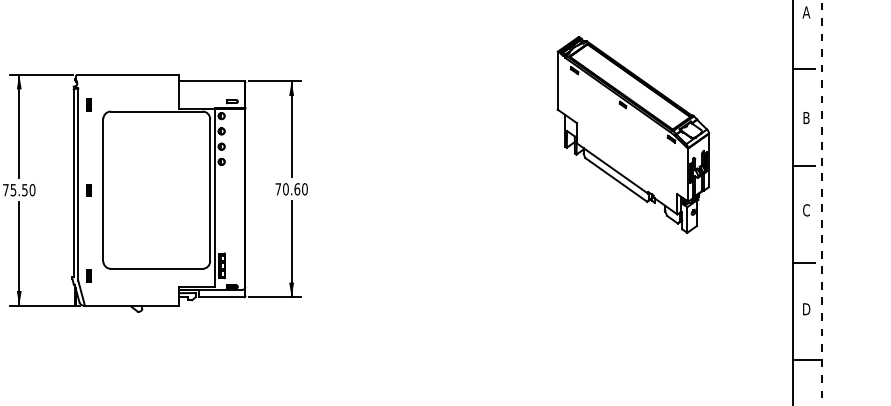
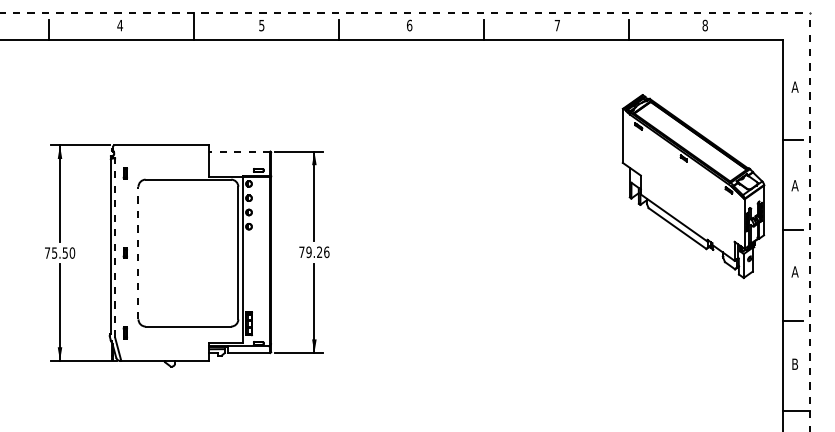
line: (211, 81) -> (239, 151), solid -> dashed
text: (805, 117) -> (794, 185), B -> A
part: (633, 134) -> (693, 186), moved
line: (78, 184) -> (115, 247), solid -> dashed
line: (103, 189) -> (138, 252), solid -> dashed
text: (294, 189) -> (317, 252), 70.60 -> 79.26
text: (805, 209) -> (794, 271), C -> A
text: (806, 308) -> (795, 363), D -> B

